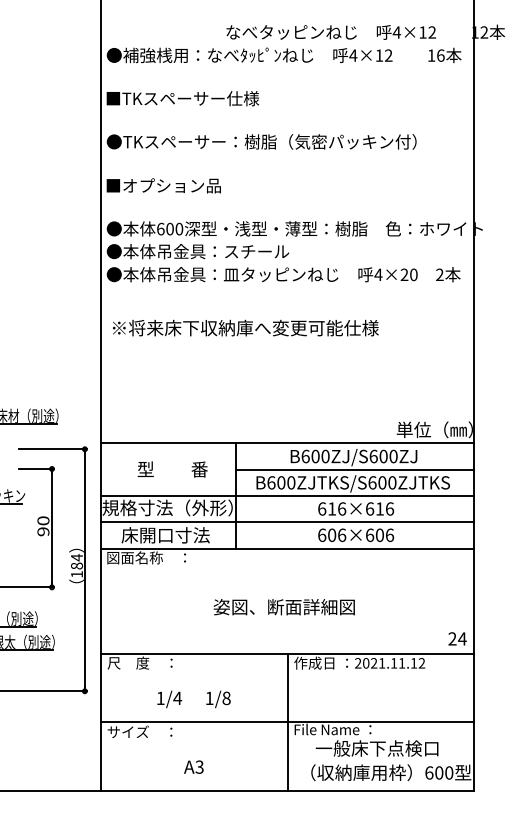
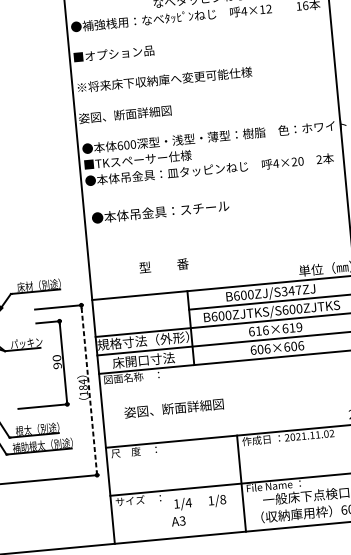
text: (190, 98) -> (132, 52), ■TKスペーサー仕様 -> ■オプション品
text: (261, 141) -> (185, 77), ●TKスペーサー：樹脂（気密パッキン付） -> ※将来床下収納庫へ変更可能仕様
text: (171, 185) -> (125, 114), ■オプション品 -> 姿図、断面詳細図
text: (197, 251) -> (147, 159), ●本体吊金具：スチール -> ■TKスペーサー仕様
text: (244, 327) -> (185, 209), ※将来床下収納庫へ変更可能仕様 -> ●本体吊金具：スチール
text: (383, 456) -> (291, 290), B600ZJ/S600ZJ -> B600ZJ/S347ZJ
text: (172, 469) -> (163, 265), moved
text: (389, 508) -> (299, 327), 616×616 -> 616×619
line: (84, 570) -> (89, 390), solid -> dashed
text: (283, 607) -> (173, 408), moved
text: (413, 663) -> (326, 434), 2021.11.12 -> 2021.11.02
text: (193, 699) -> (199, 502), moved

